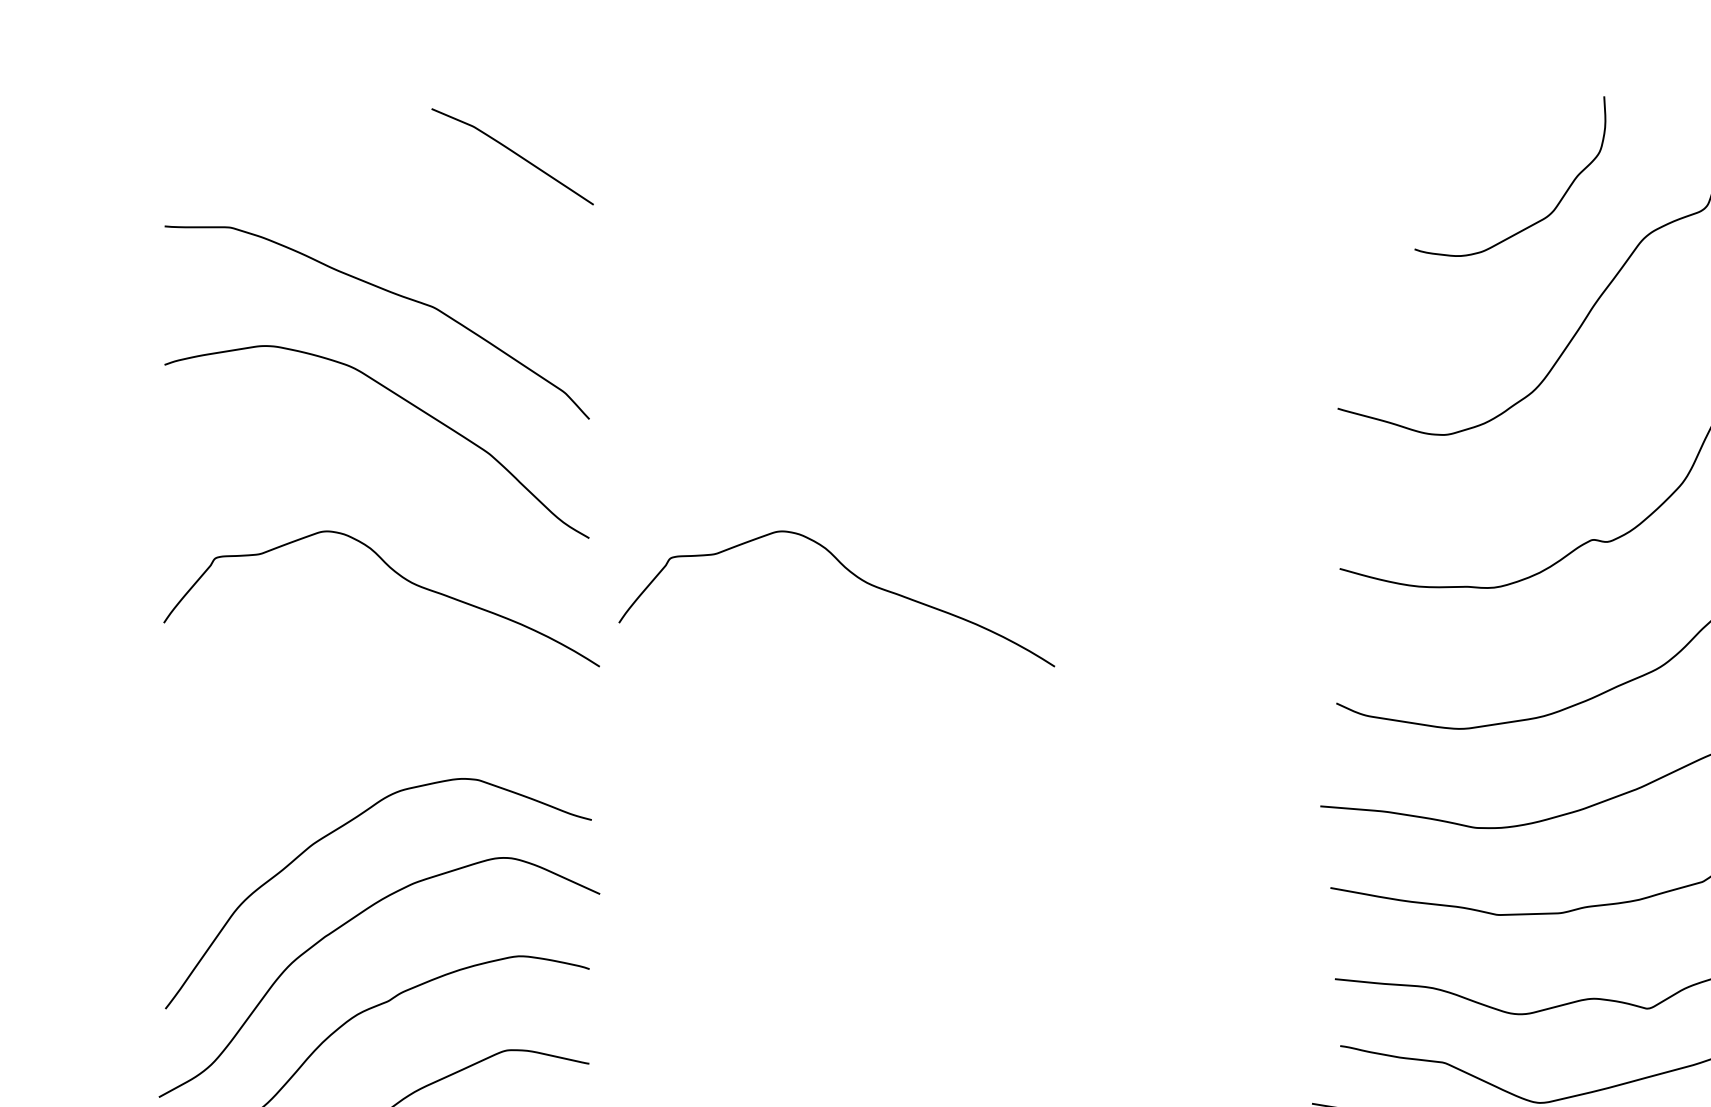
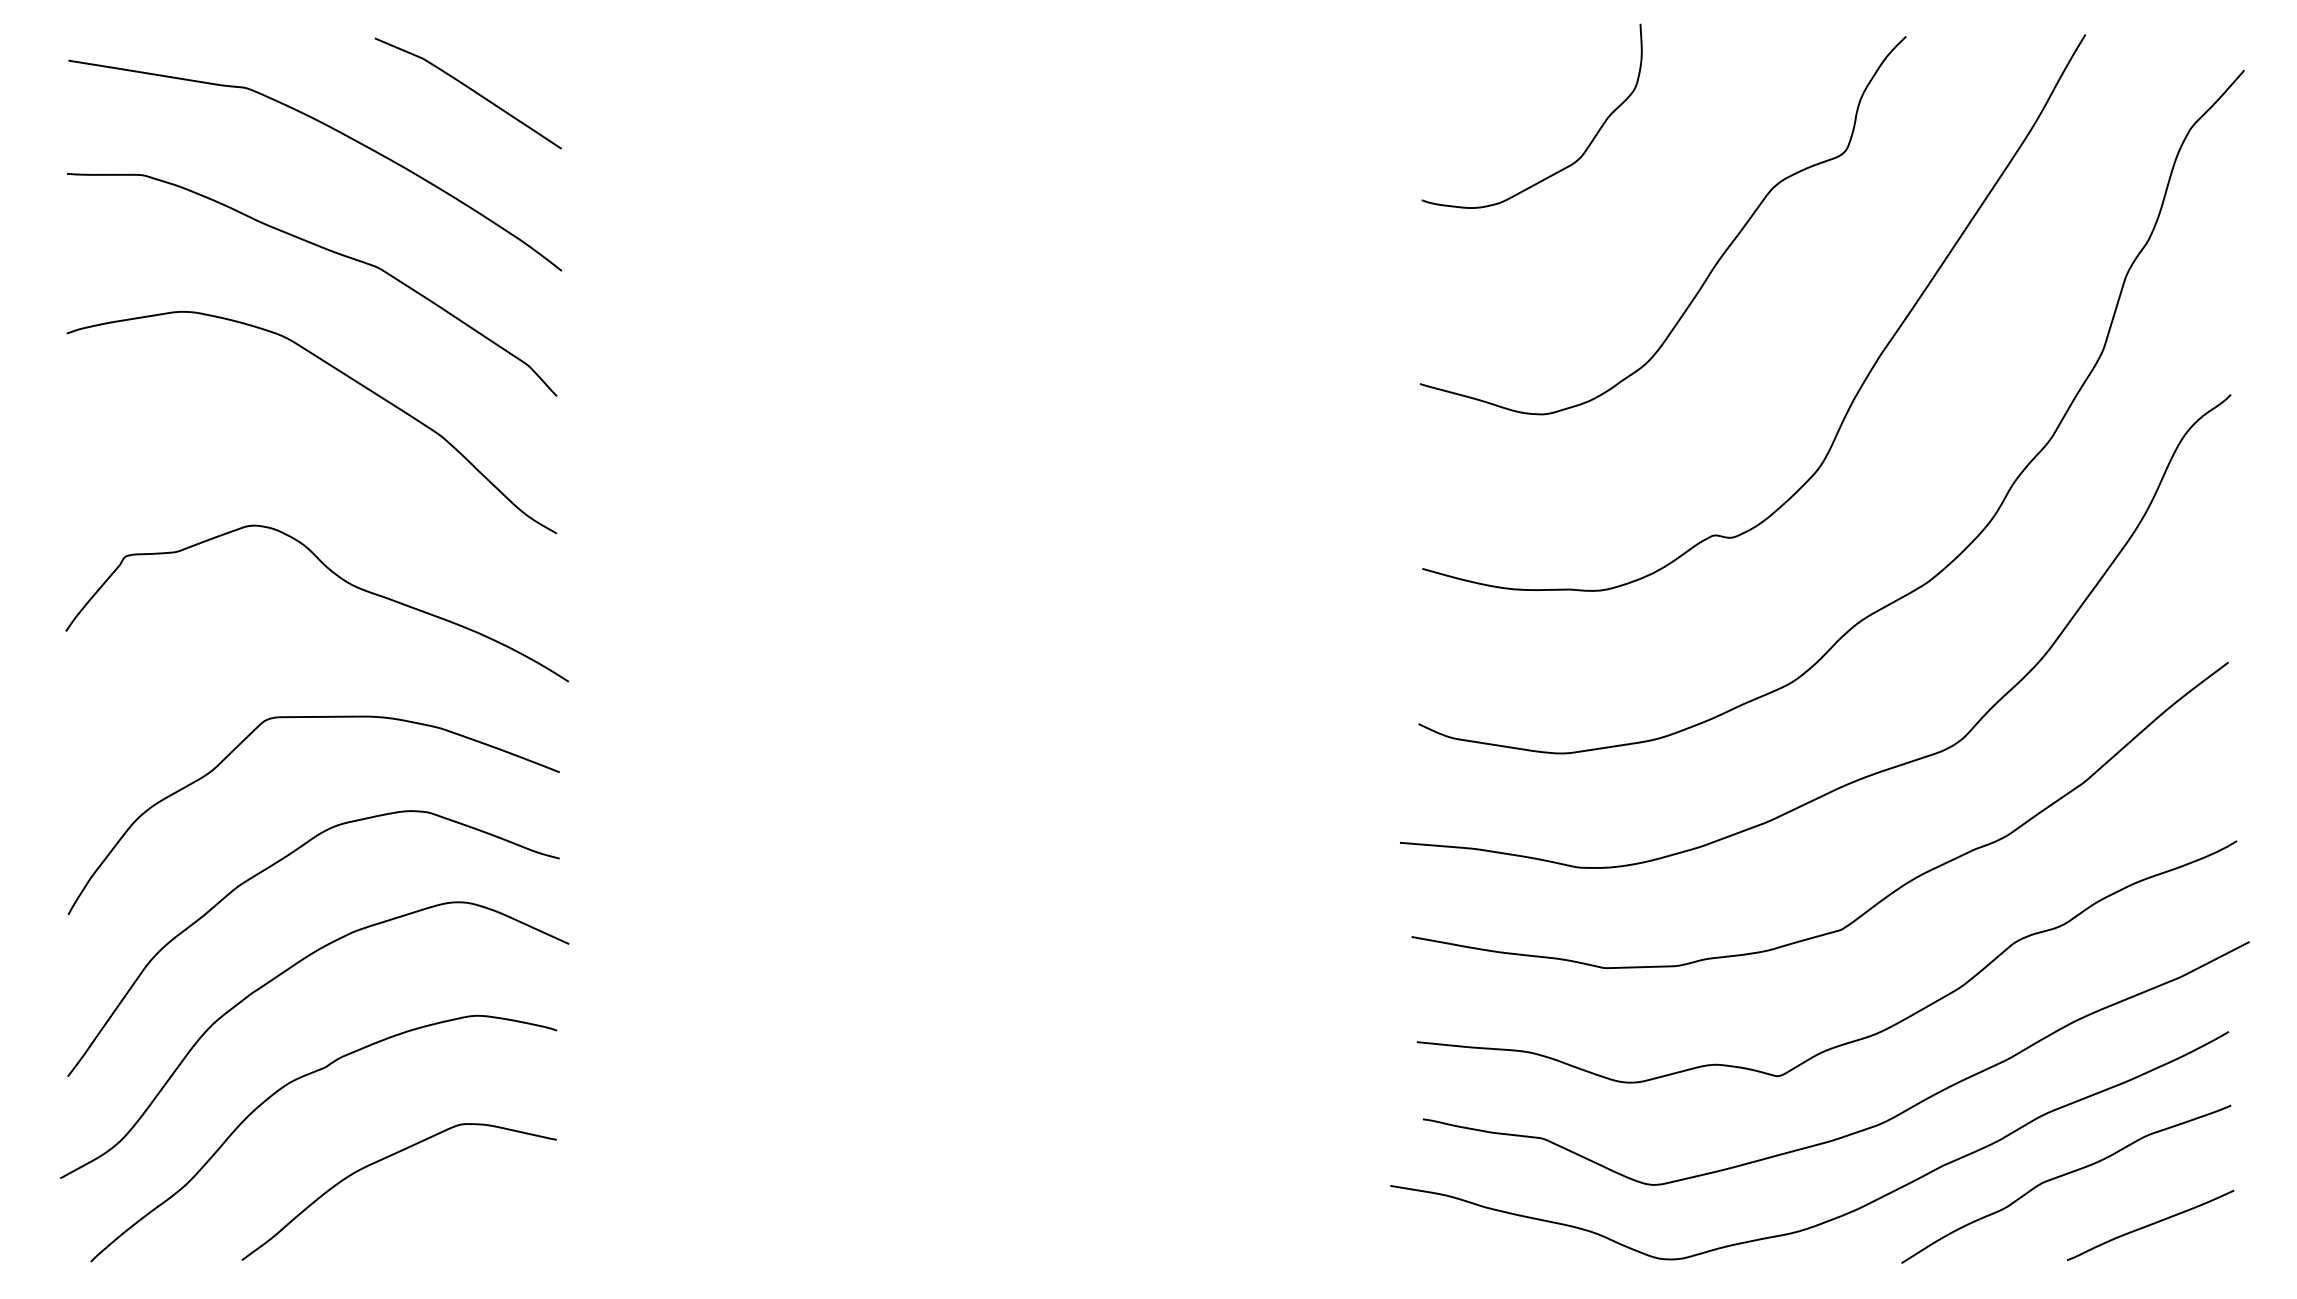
curve: (394, 187) -> (332, 129), added
curve: (1533, 223) -> (1558, 170), moved
curve: (853, 575) -> (861, 576), removed
curve: (378, 697) -> (313, 717), added

